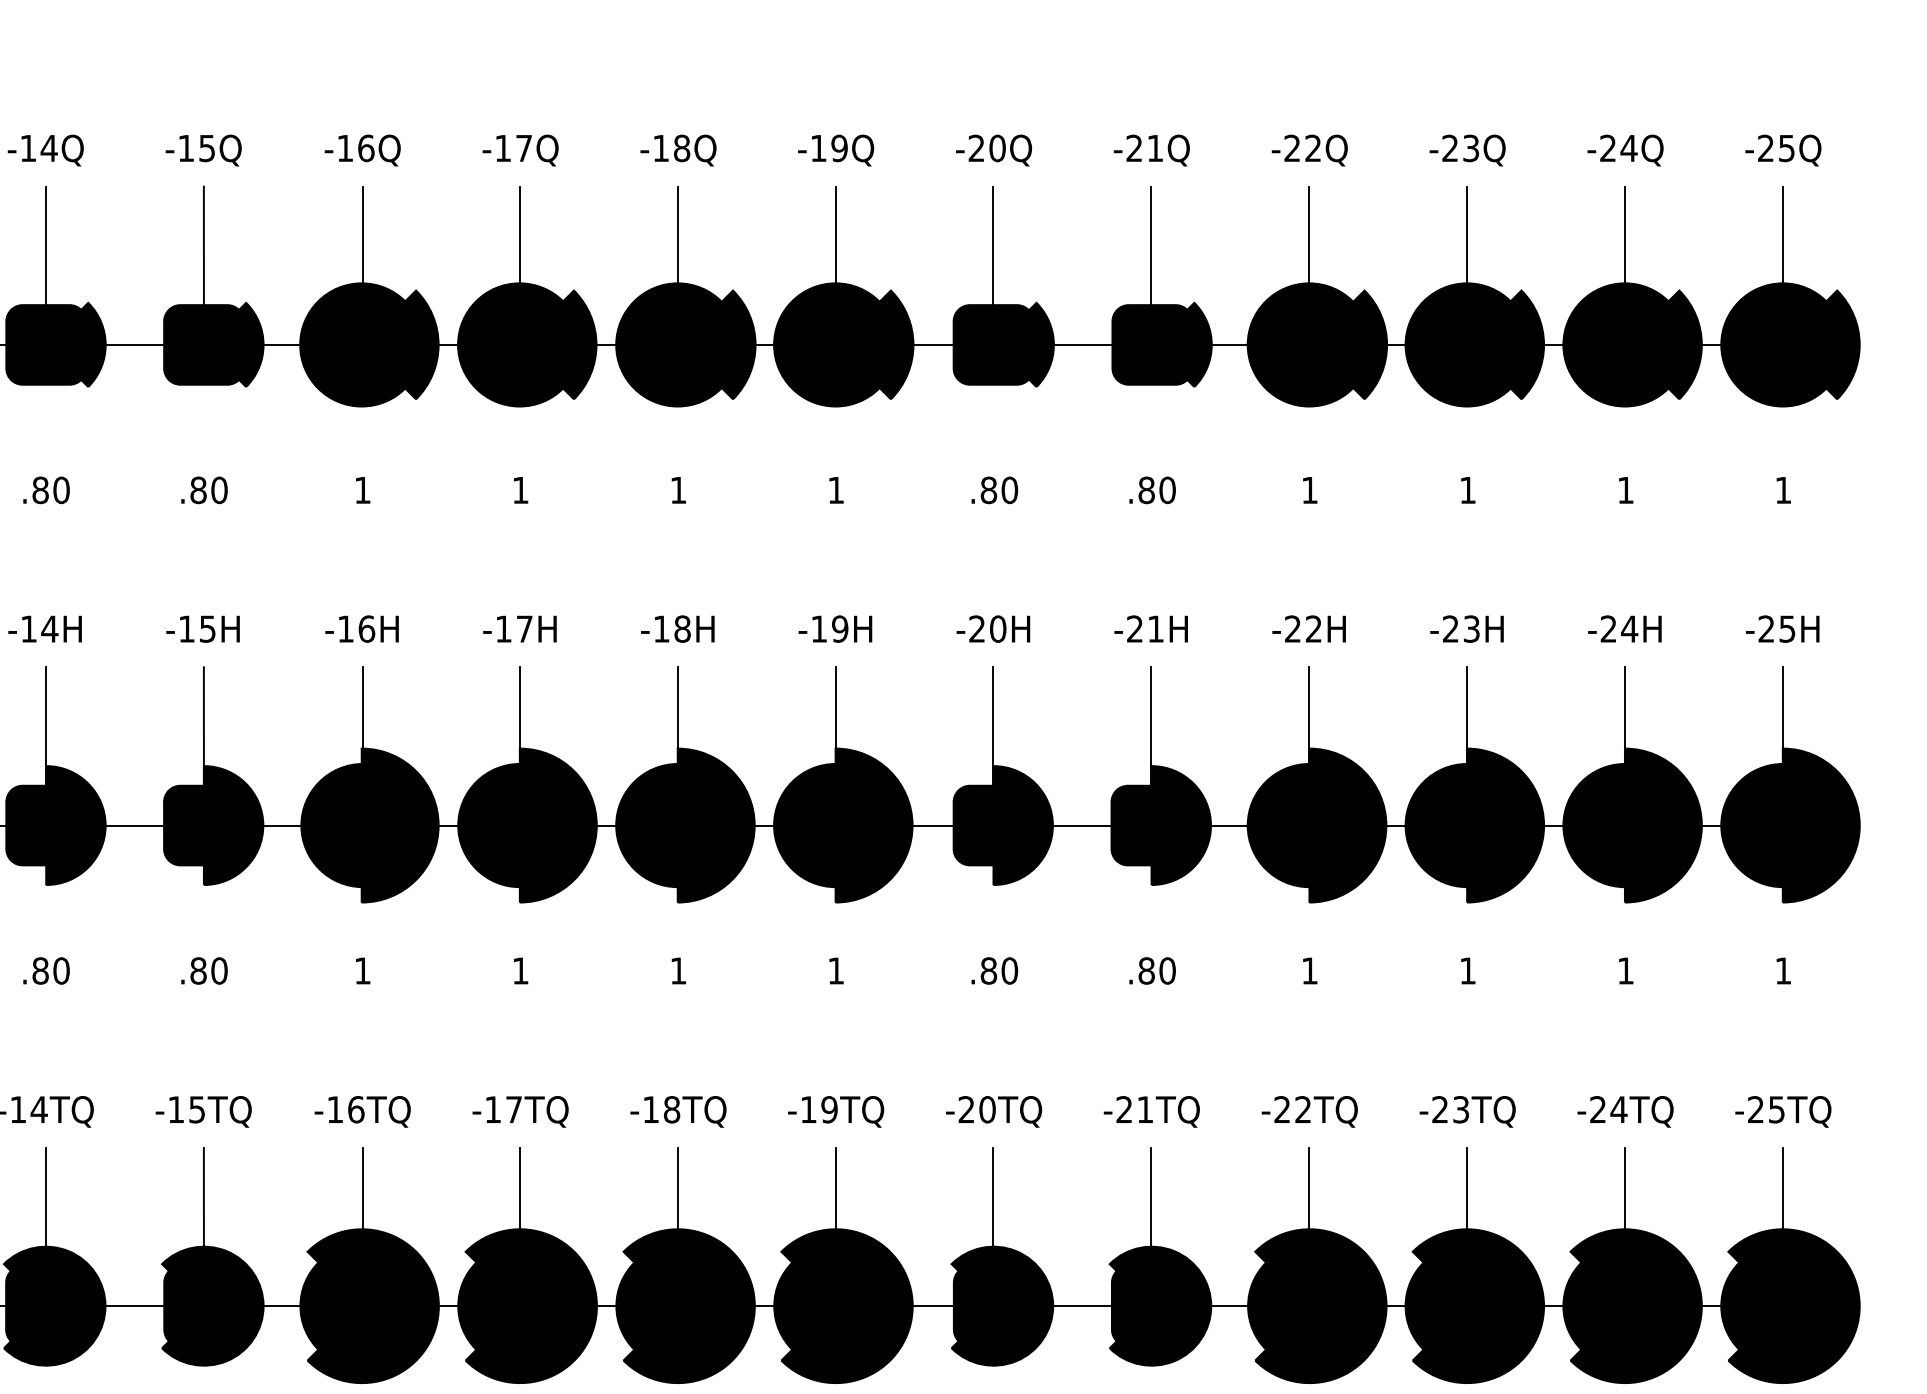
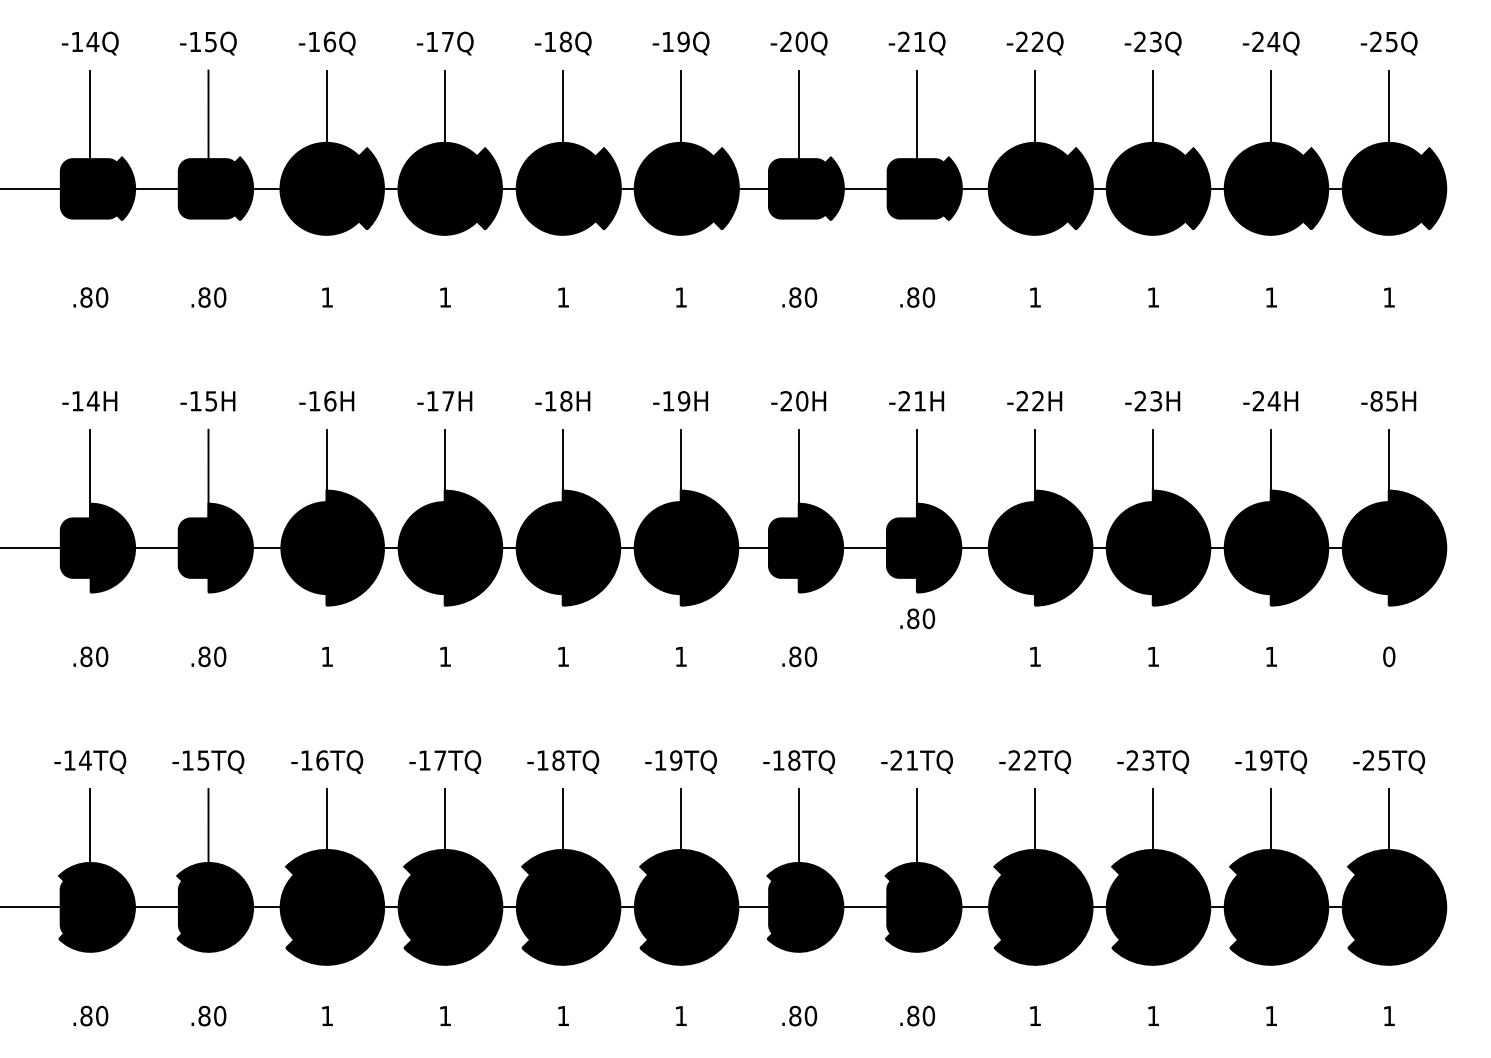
text: (1766, 629) -> (1376, 401), -25H -> -85H
text: (1152, 970) -> (917, 618), moved
text: (1783, 970) -> (1389, 656), 1 -> 0
text: (977, 1109) -> (786, 760), -20TQ -> -18TQ
text: (1608, 1109) -> (1258, 760), -24TQ -> -19TQ

